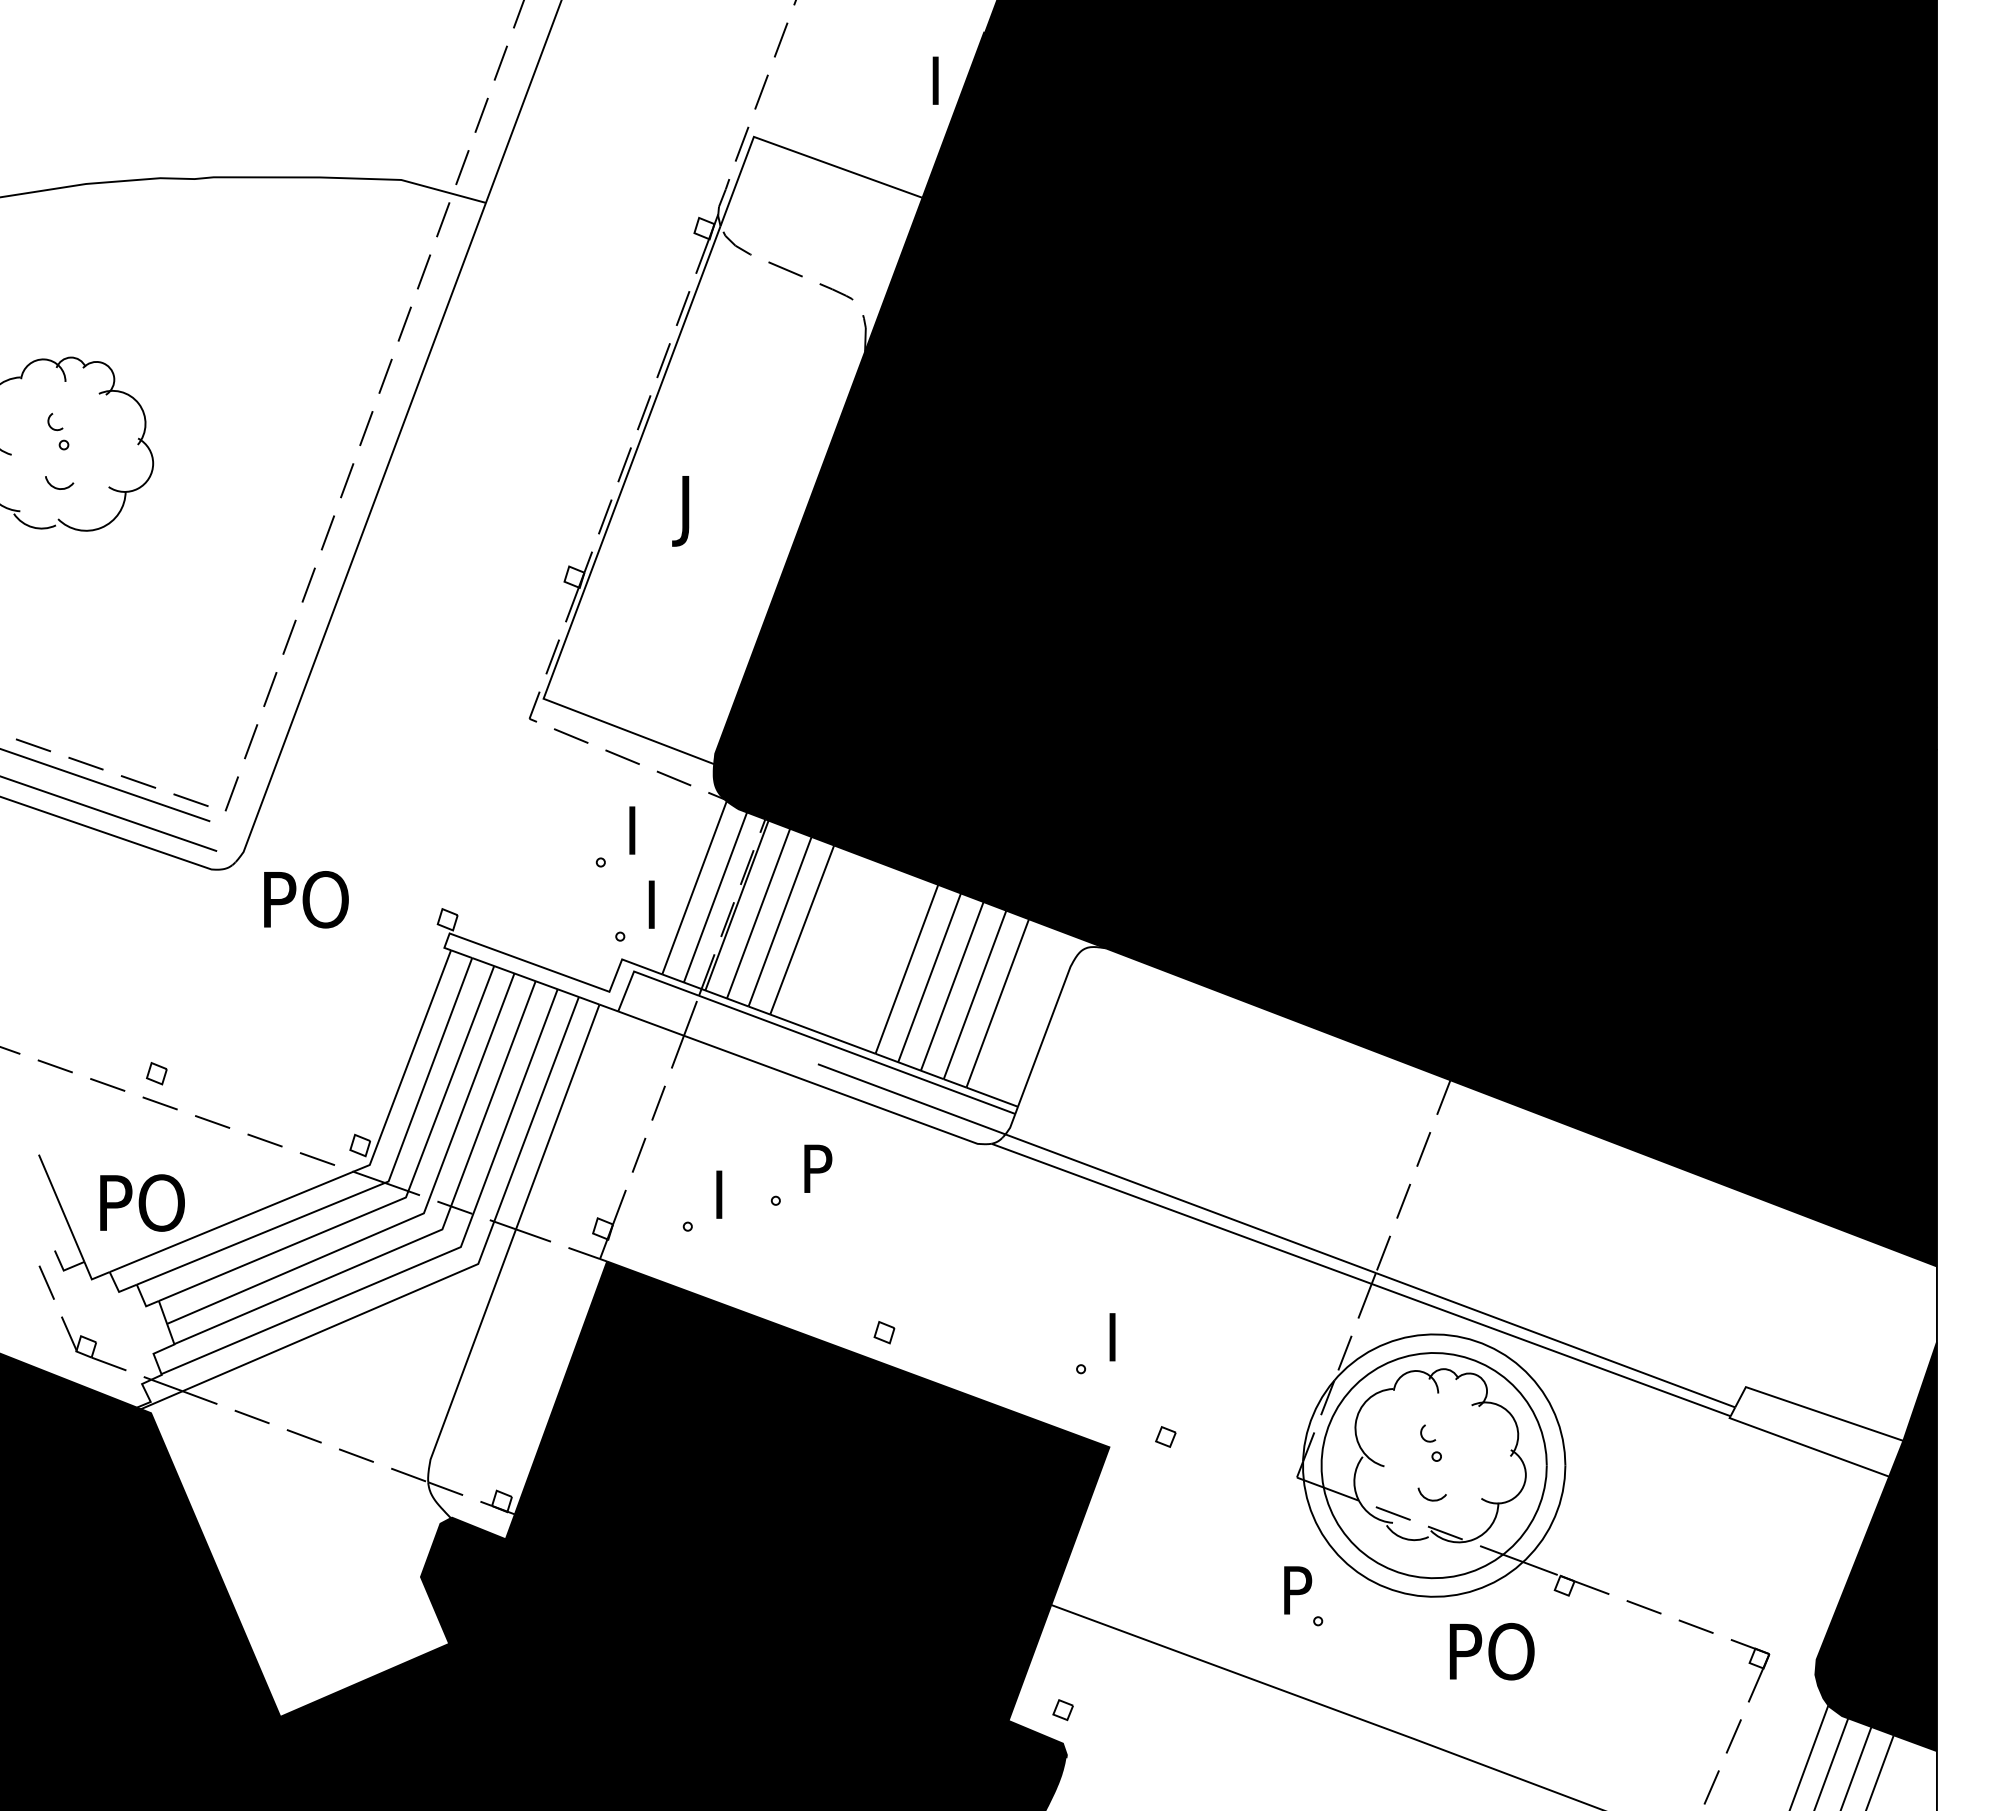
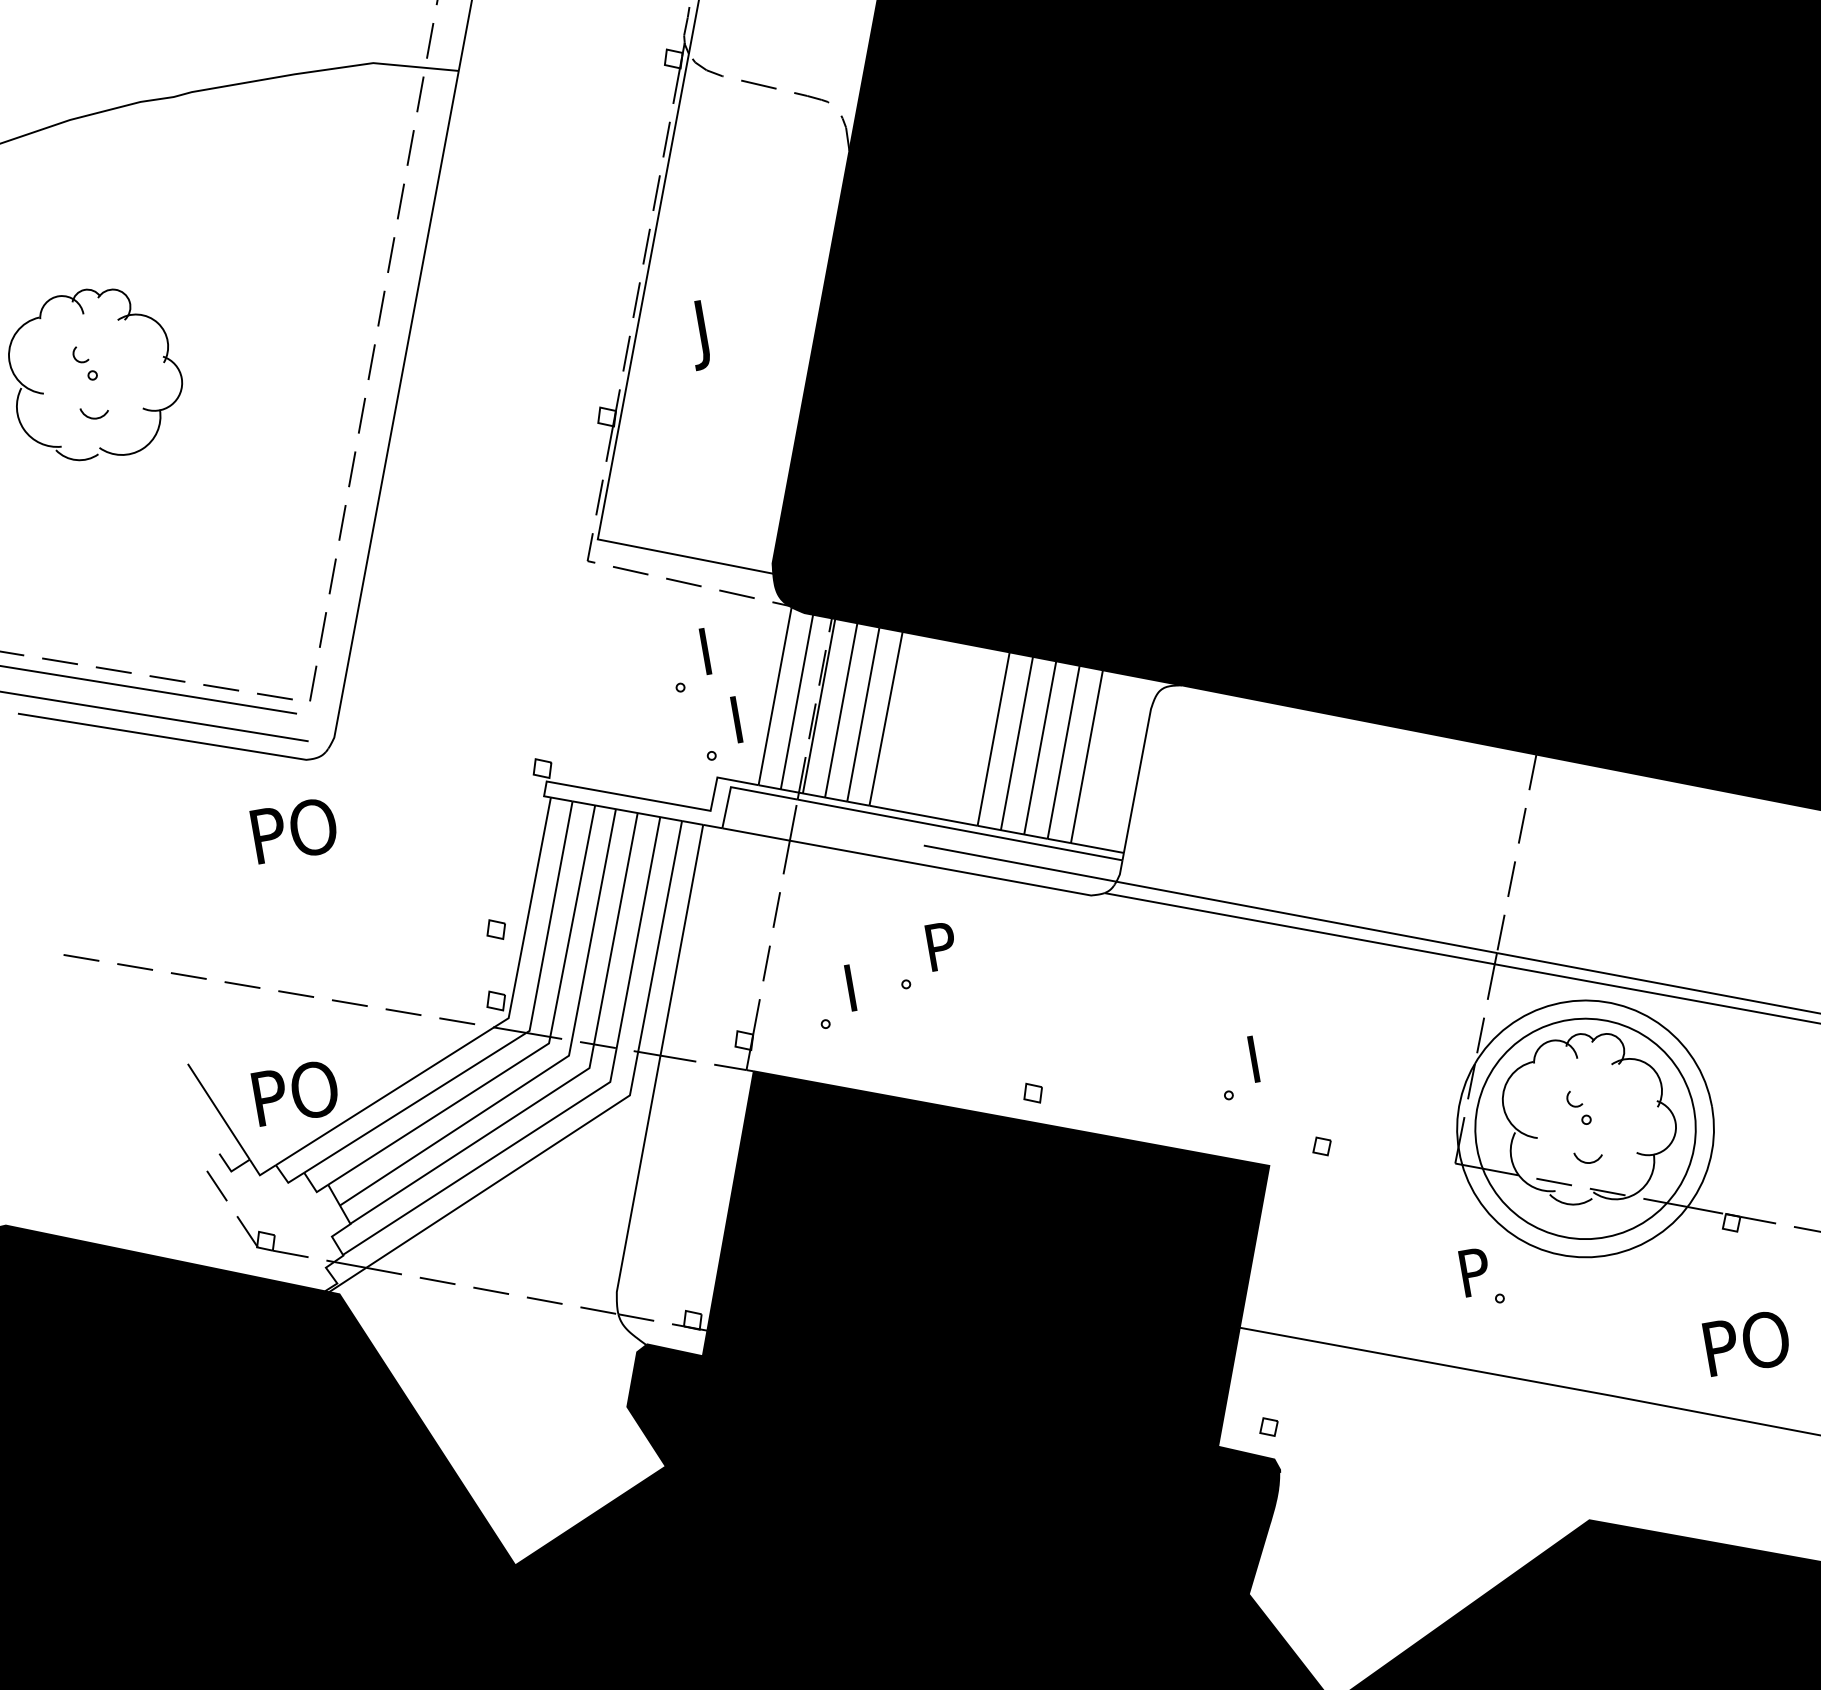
text: (306, 899) -> (294, 830), moved
part: (156, 1073) -> (495, 929), moved
text: (1492, 1651) -> (1747, 1342), moved

